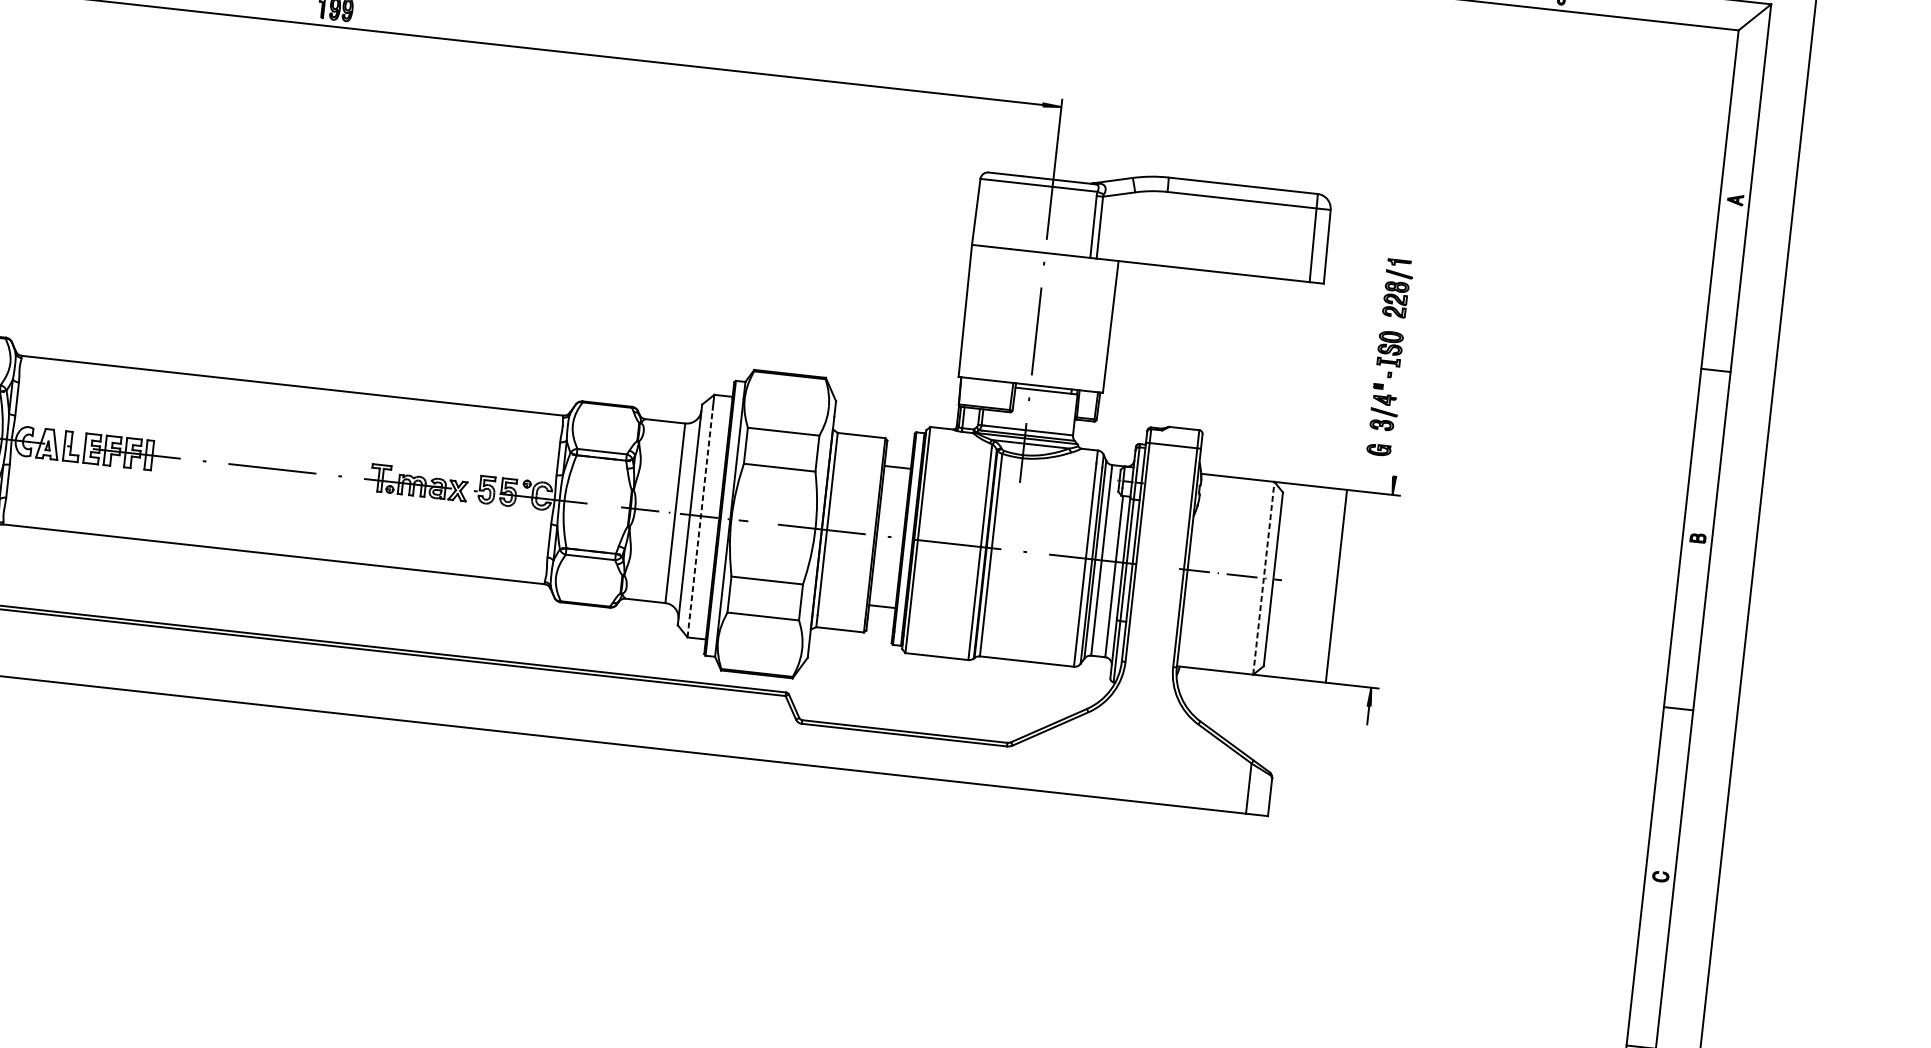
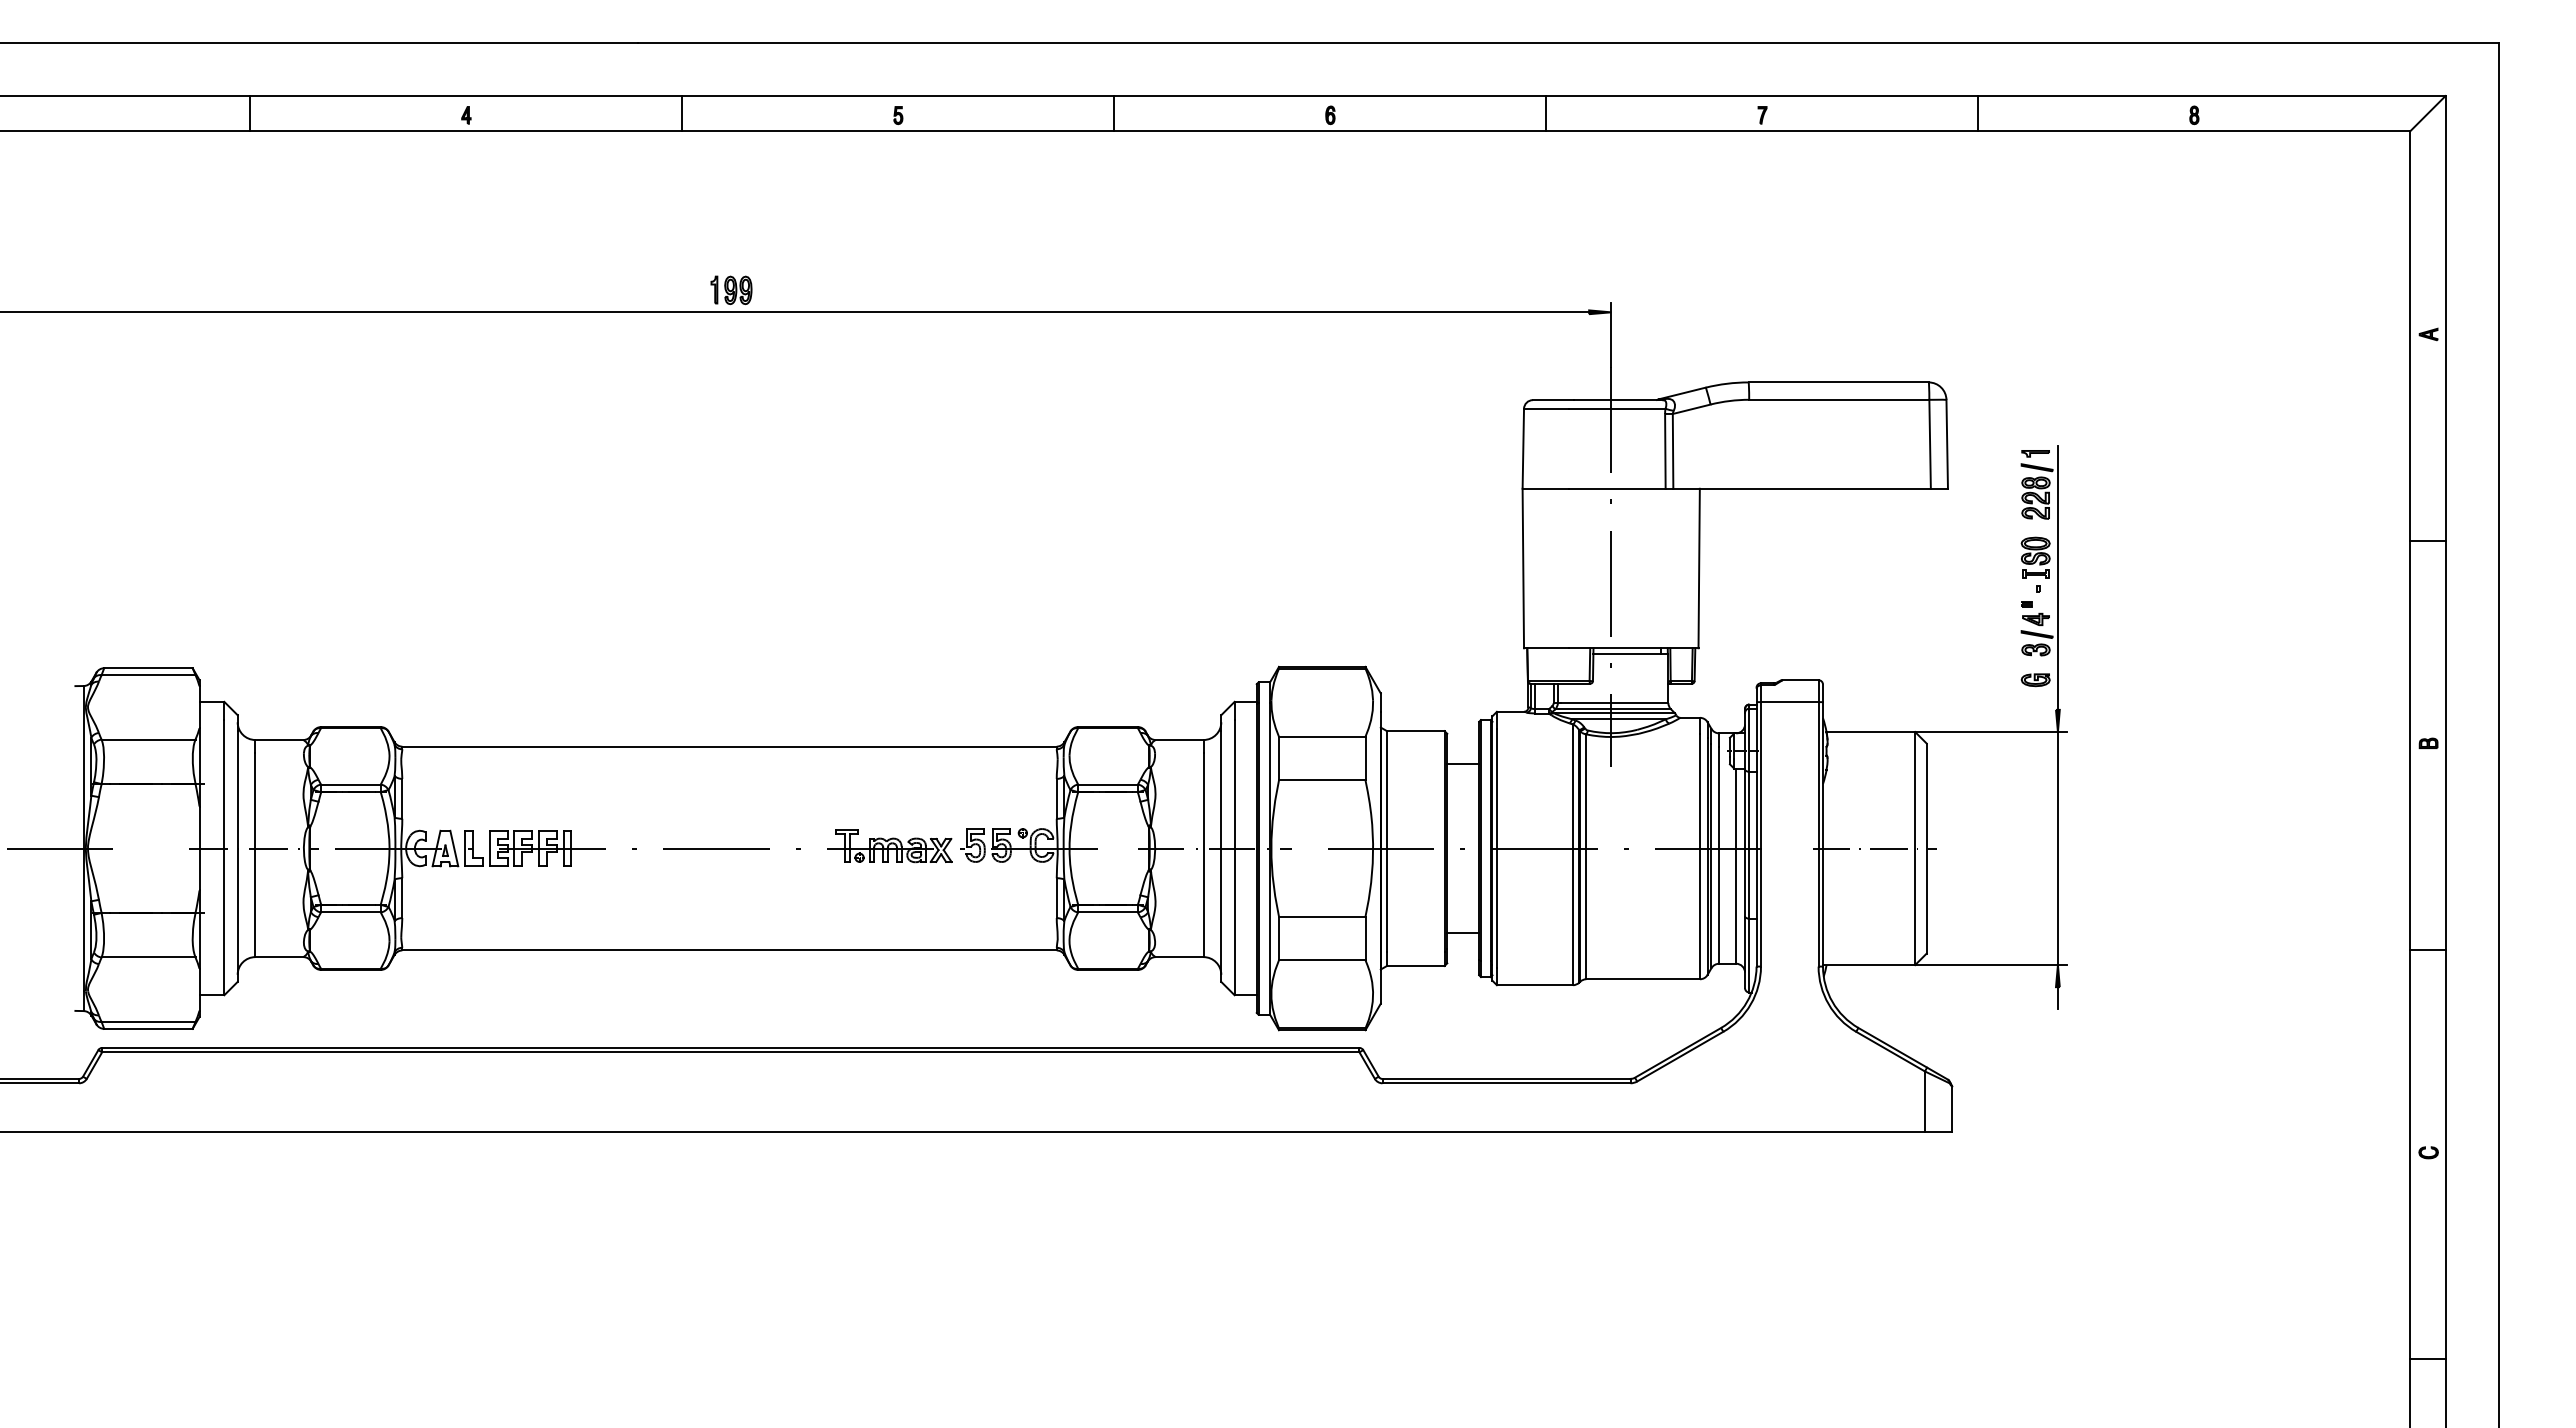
line: (1406, 367) -> (2057, 577), added
line: (700, 523) -> (1234, 857), dashed -> solid
line: (1264, 578) -> (1915, 848), dashed -> solid
line: (1336, 586) -> (2057, 848), moved

